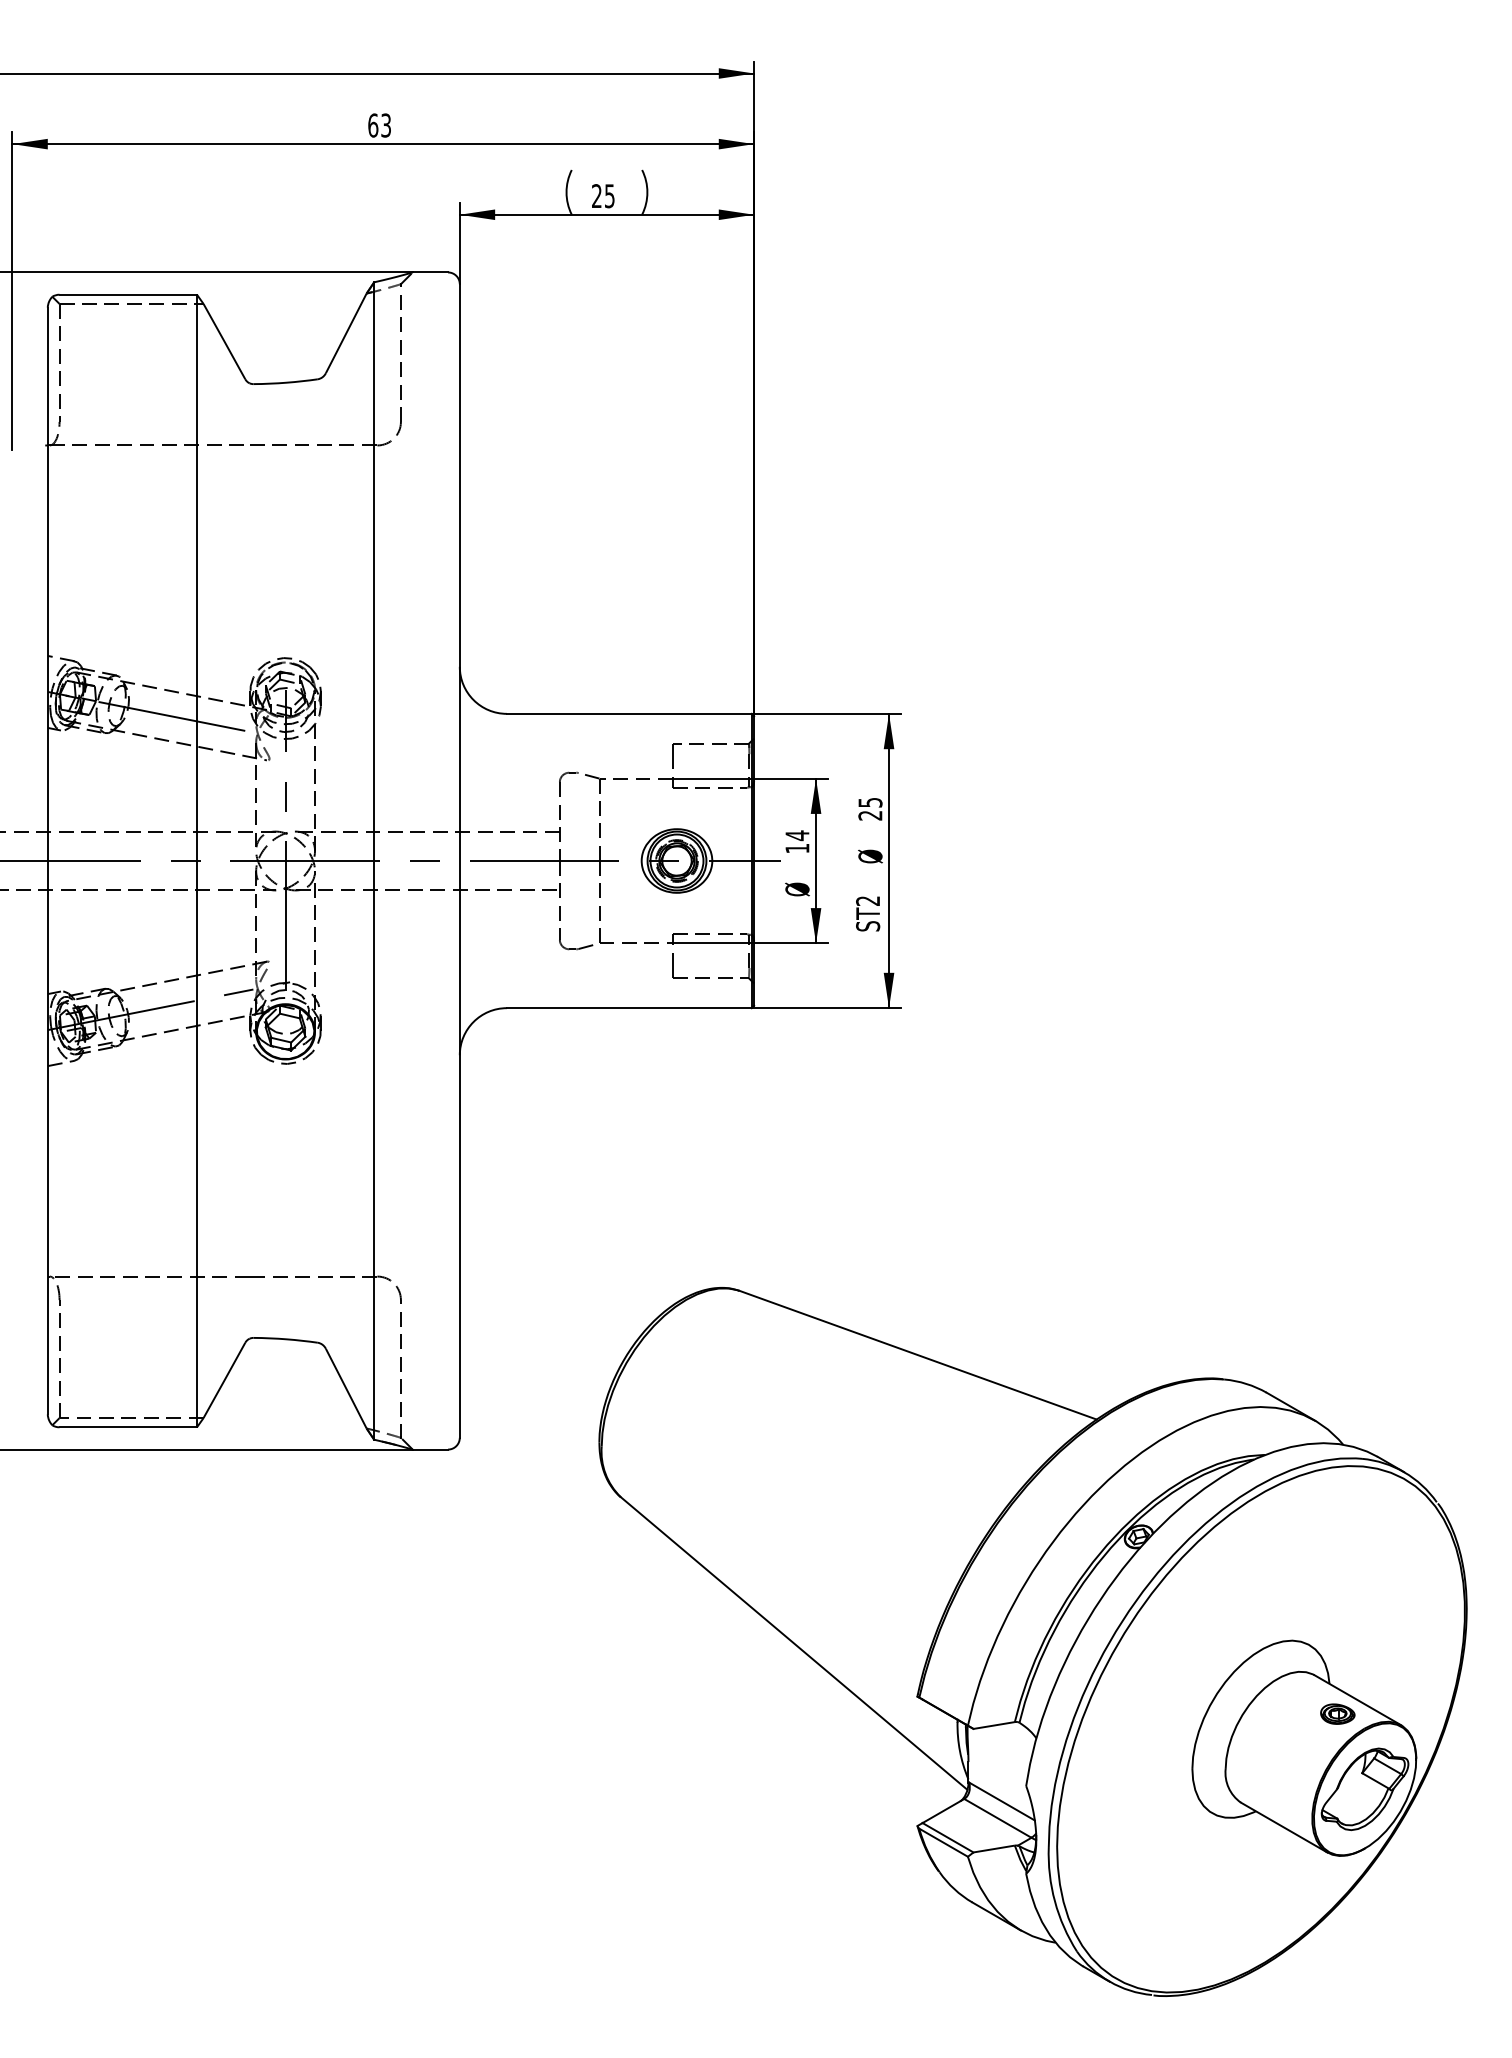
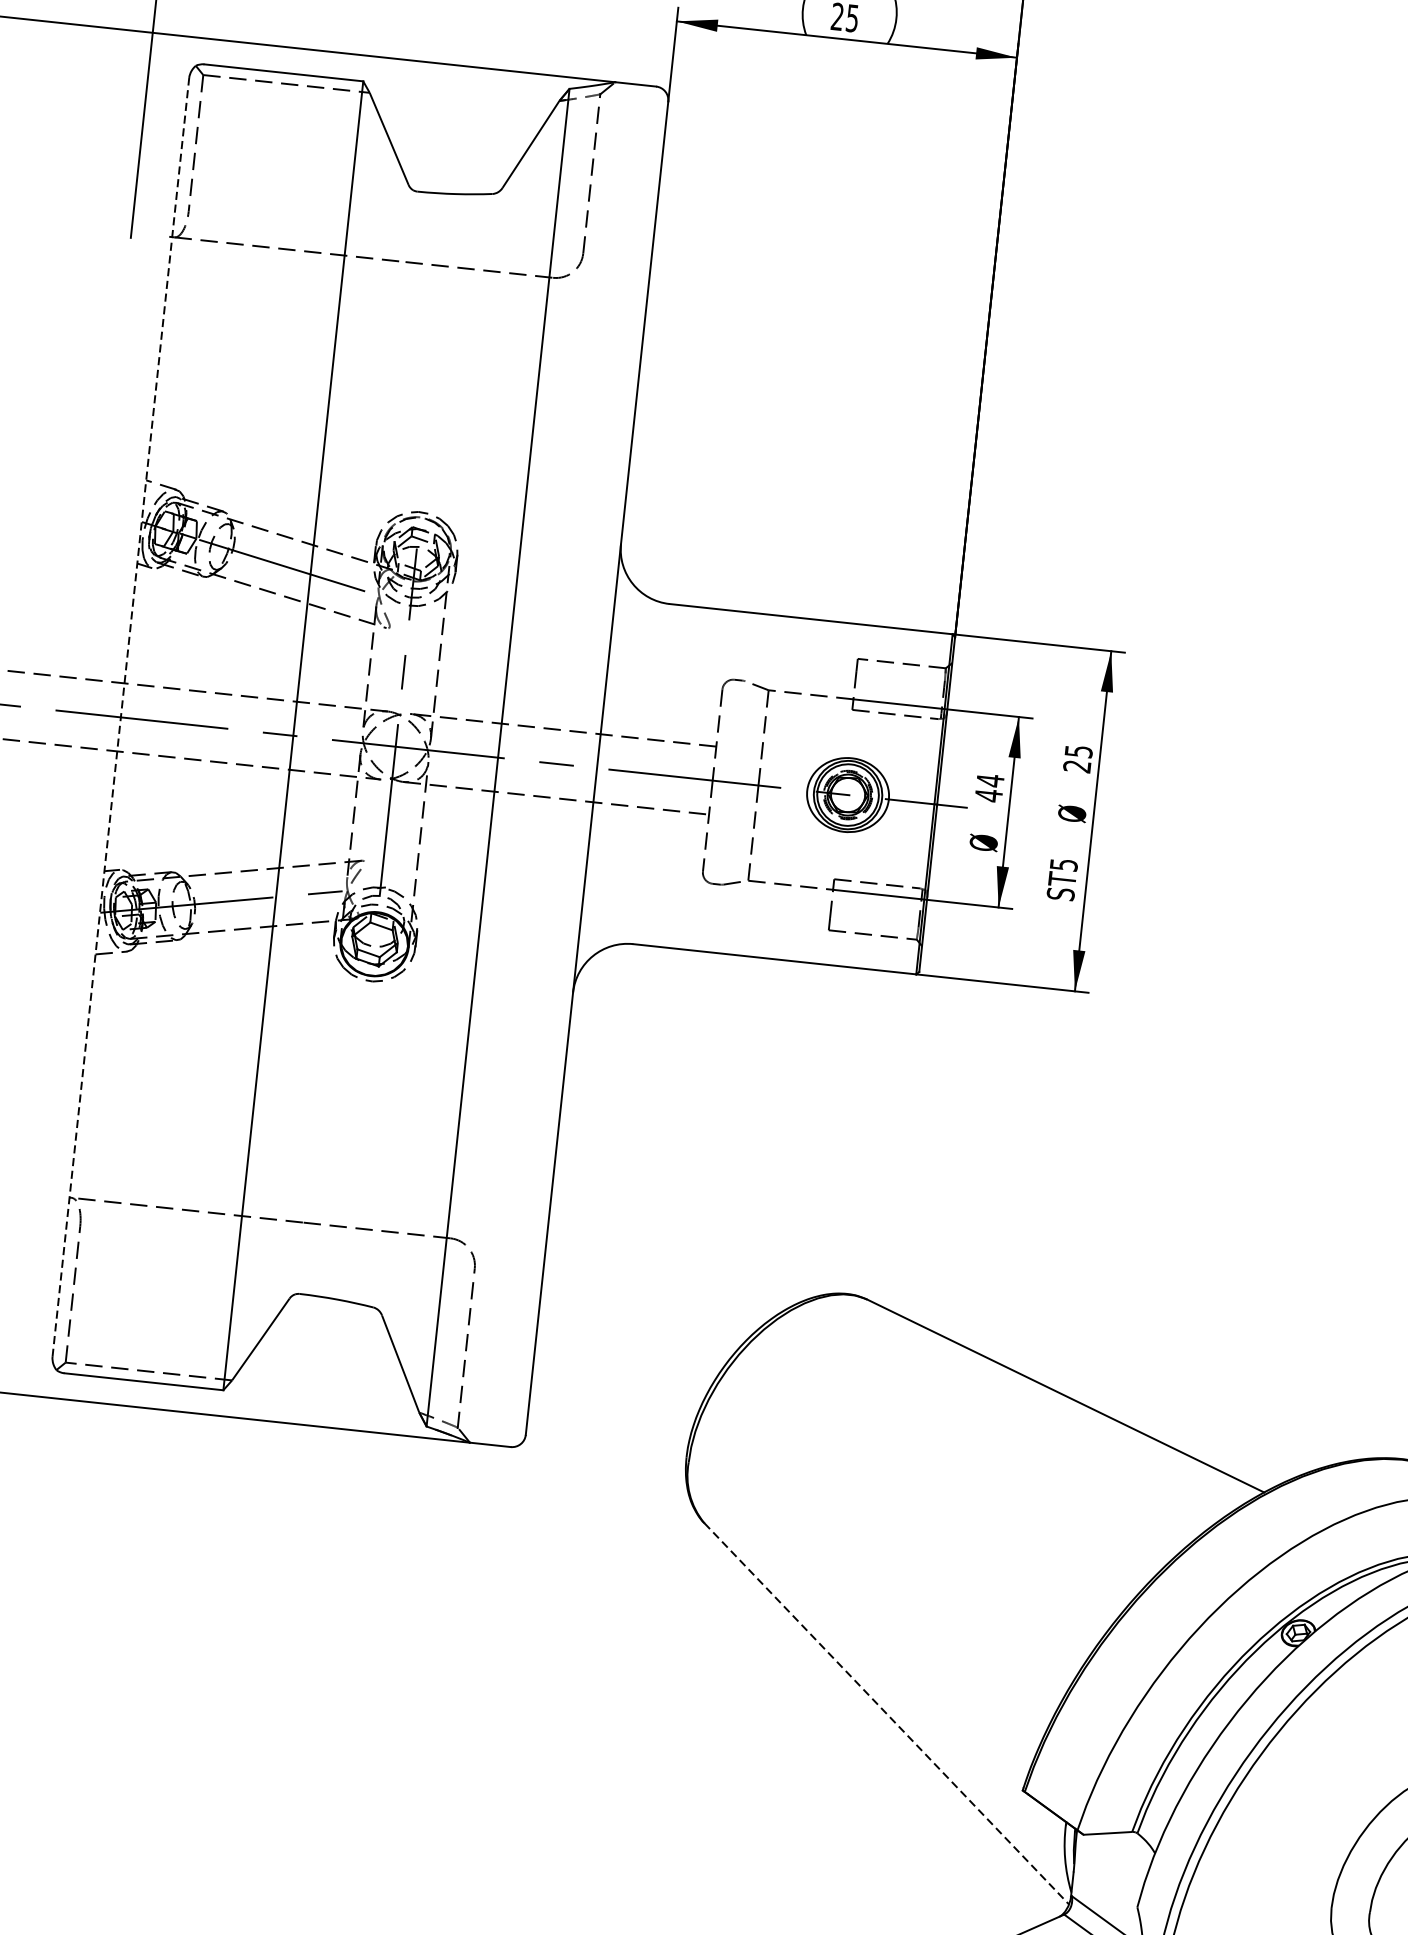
text: (797, 848) -> (988, 795), 14 -> 44
line: (47, 860) -> (120, 716), solid -> dashed
text: (868, 900) -> (1064, 864), ST2 -> ST5
line: (794, 1643) -> (887, 1713), solid -> dashed

